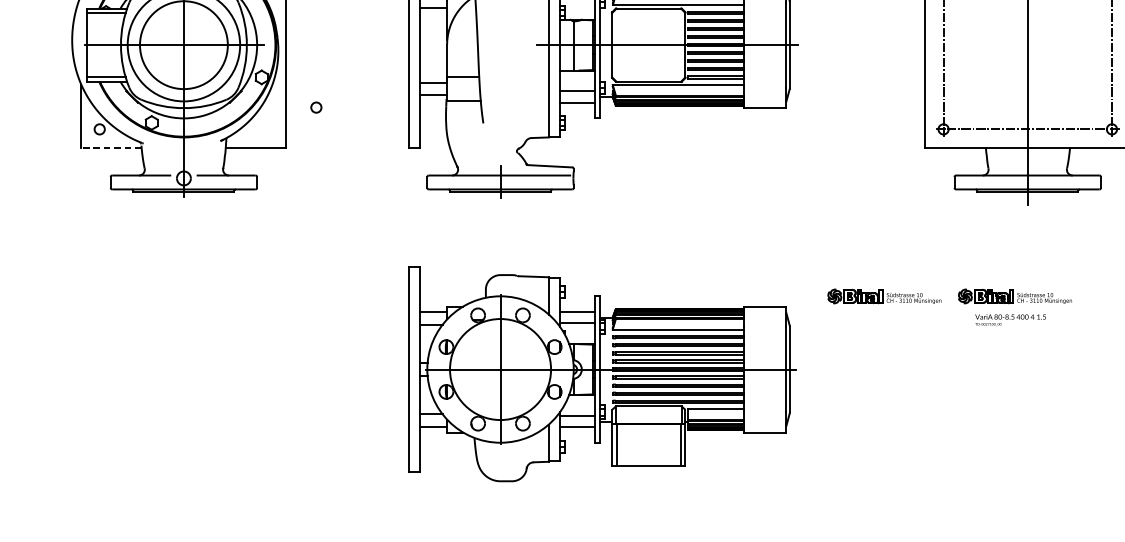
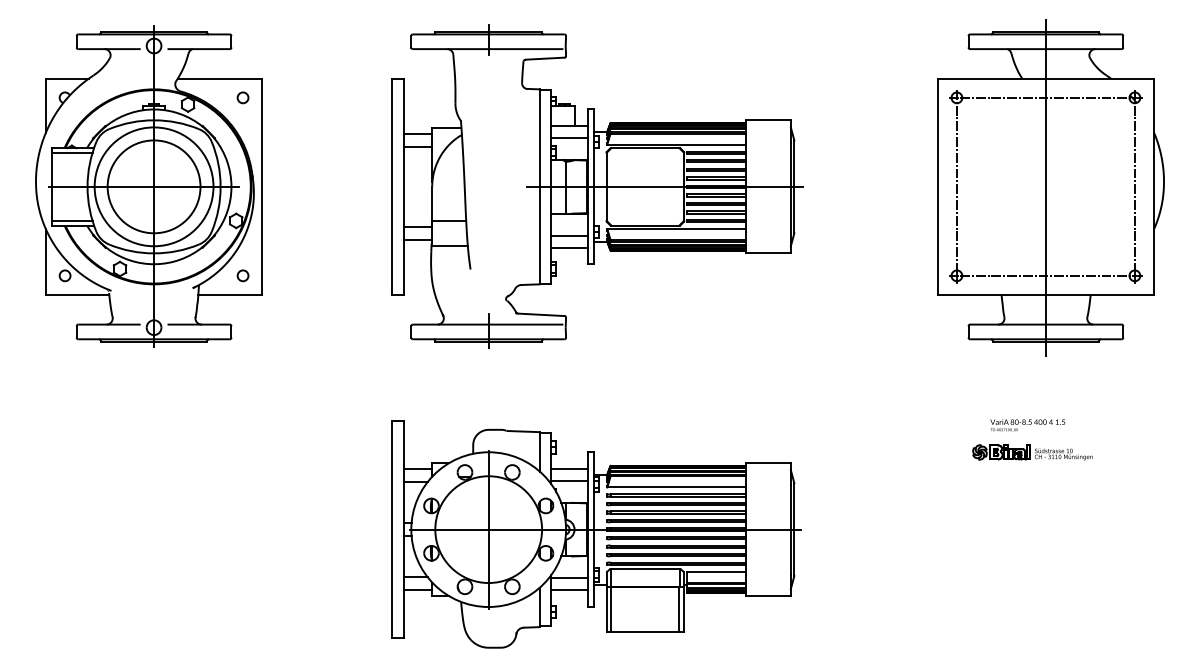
circle: (315, 107) -> (242, 275), moved
line: (111, 147) -> (77, 295), dashed -> solid
part: (884, 296) -> (894, 452), removed
text: (1010, 320) -> (1027, 425), moved

